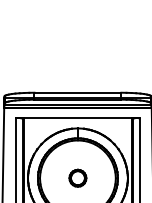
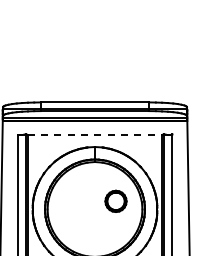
line: (78, 118) -> (95, 134), solid -> dashed
part: (77, 177) -> (115, 200), moved

